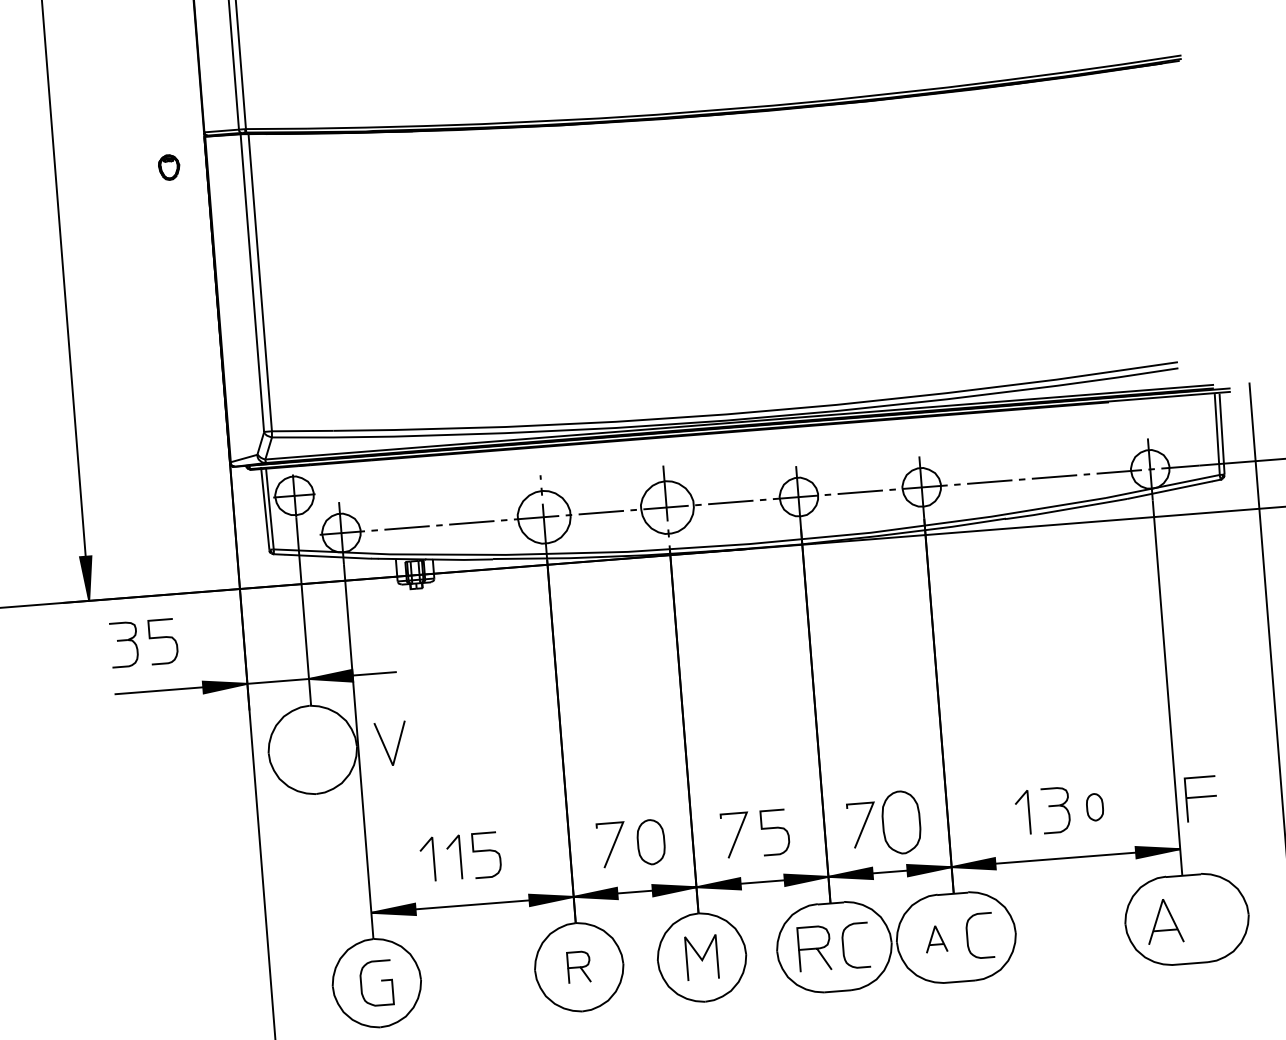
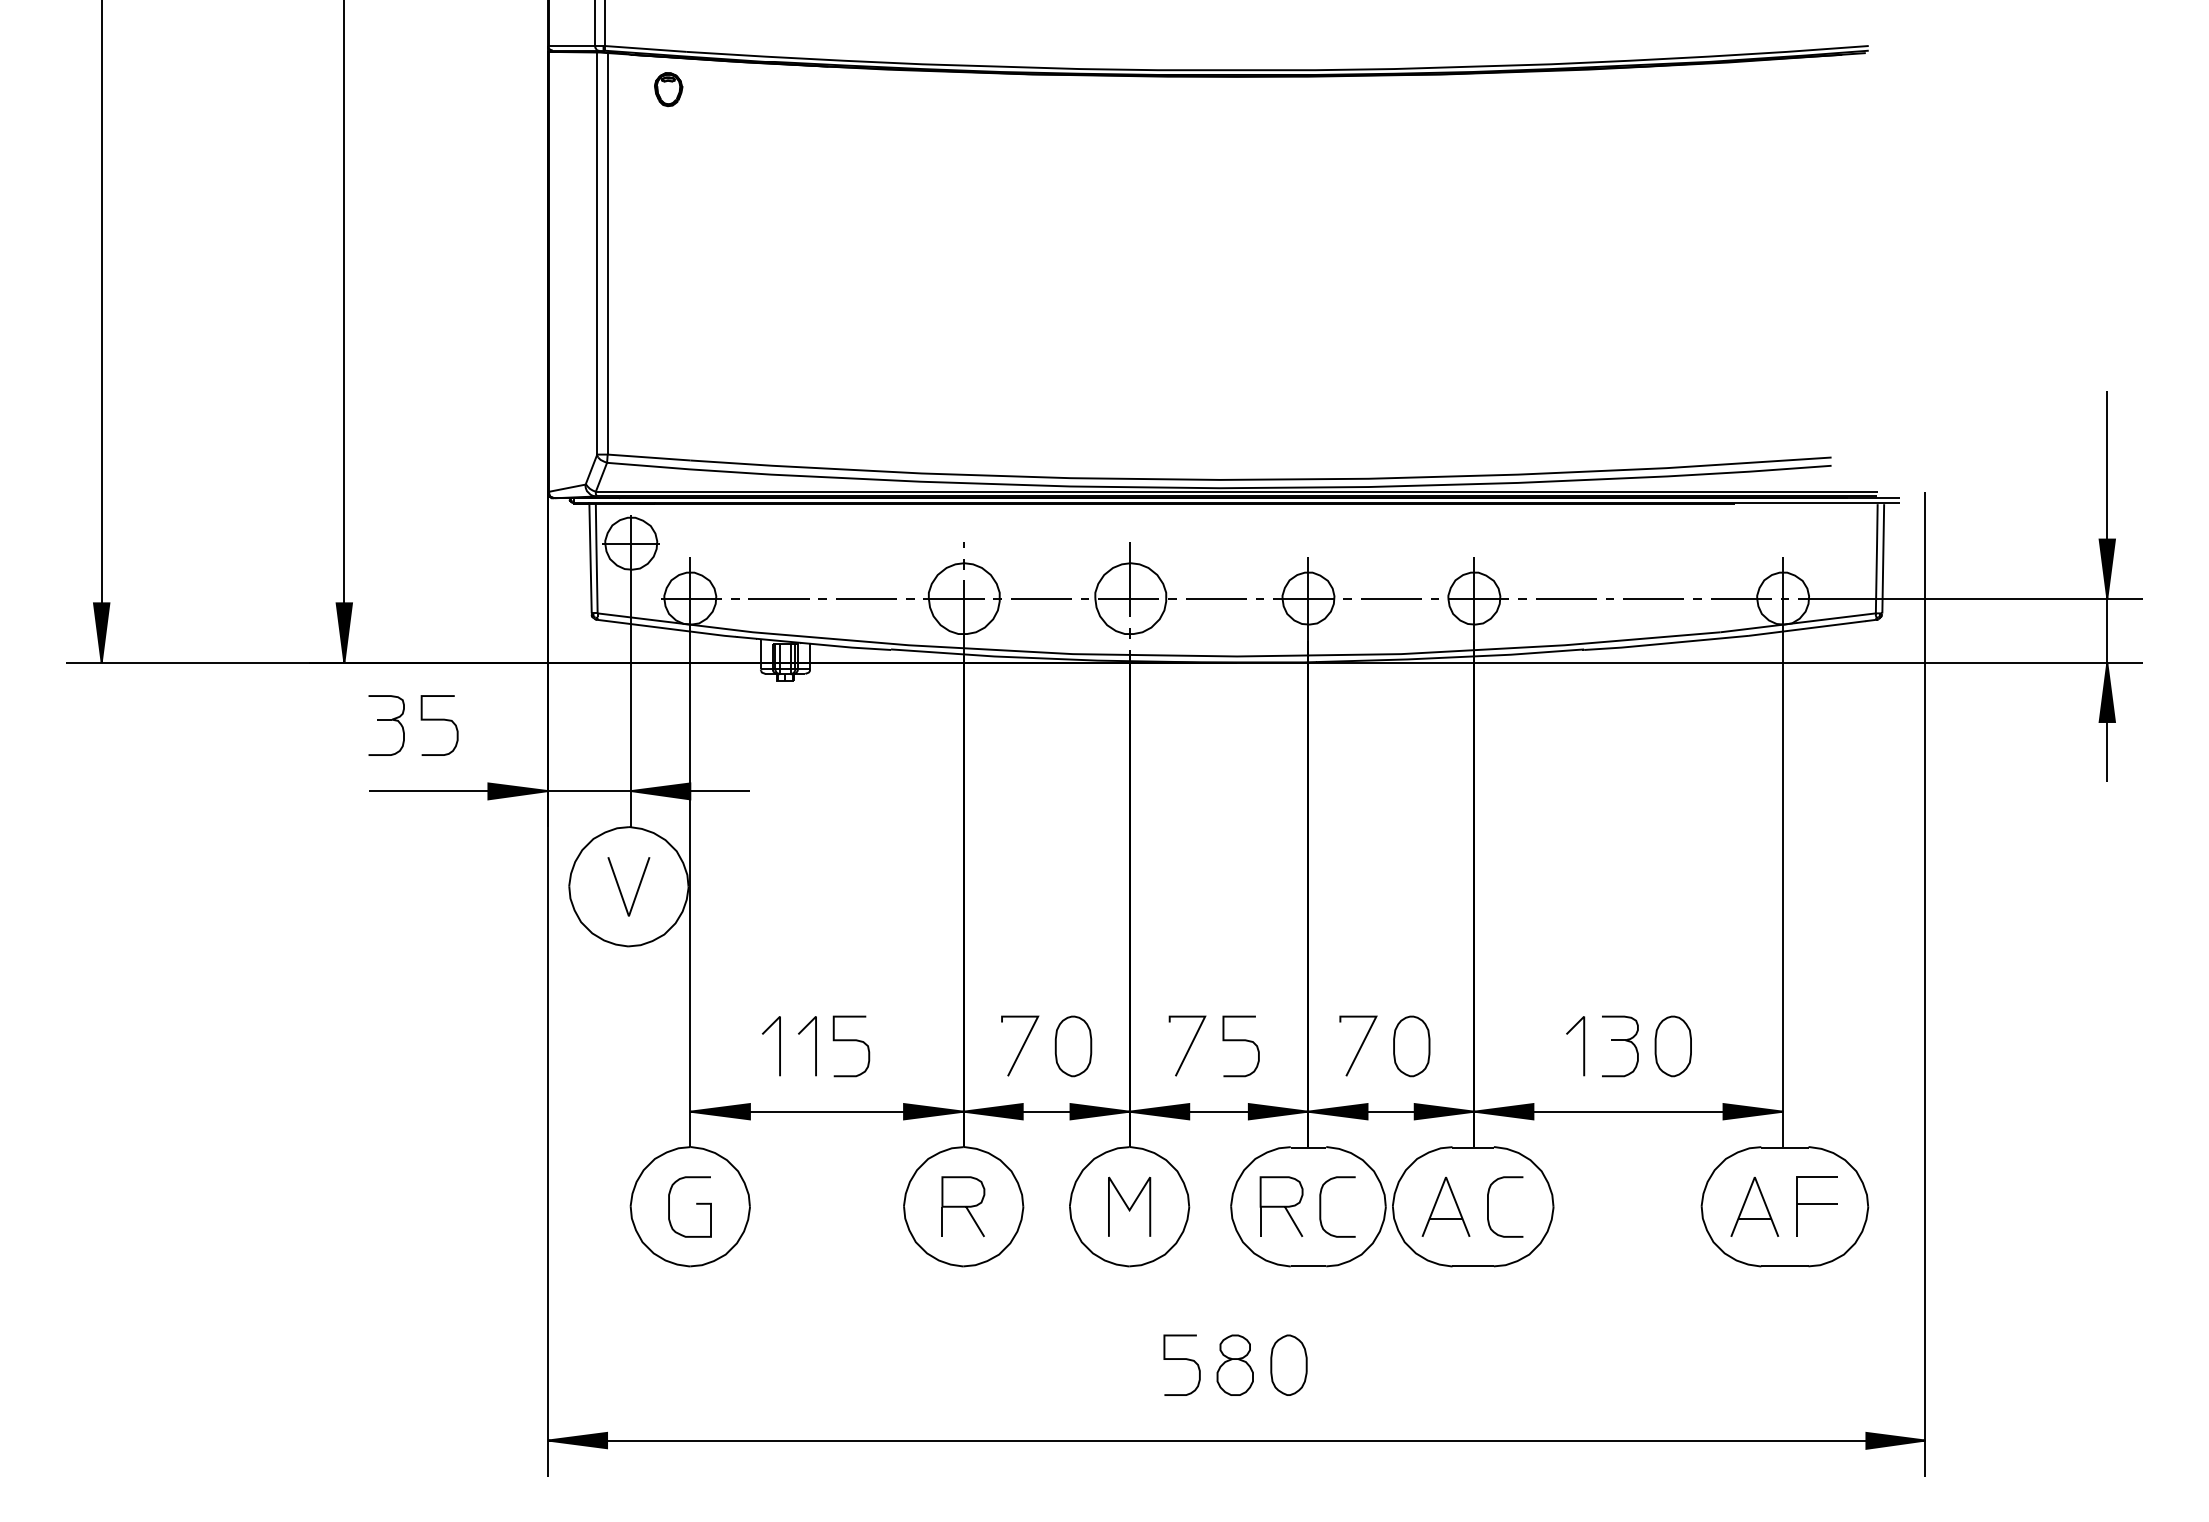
part: (169, 167) -> (668, 89), moved
line: (385, 745) -> (620, 888), moved
part: (1201, 798) -> (1816, 1206), moved
part: (1094, 807) -> (1672, 1046), size x1.67
part: (901, 822) -> (1411, 1046), size x0.71
part: (935, 939) -> (1445, 1206), size x1.67
part: (579, 967) -> (963, 1206), size x1.43

